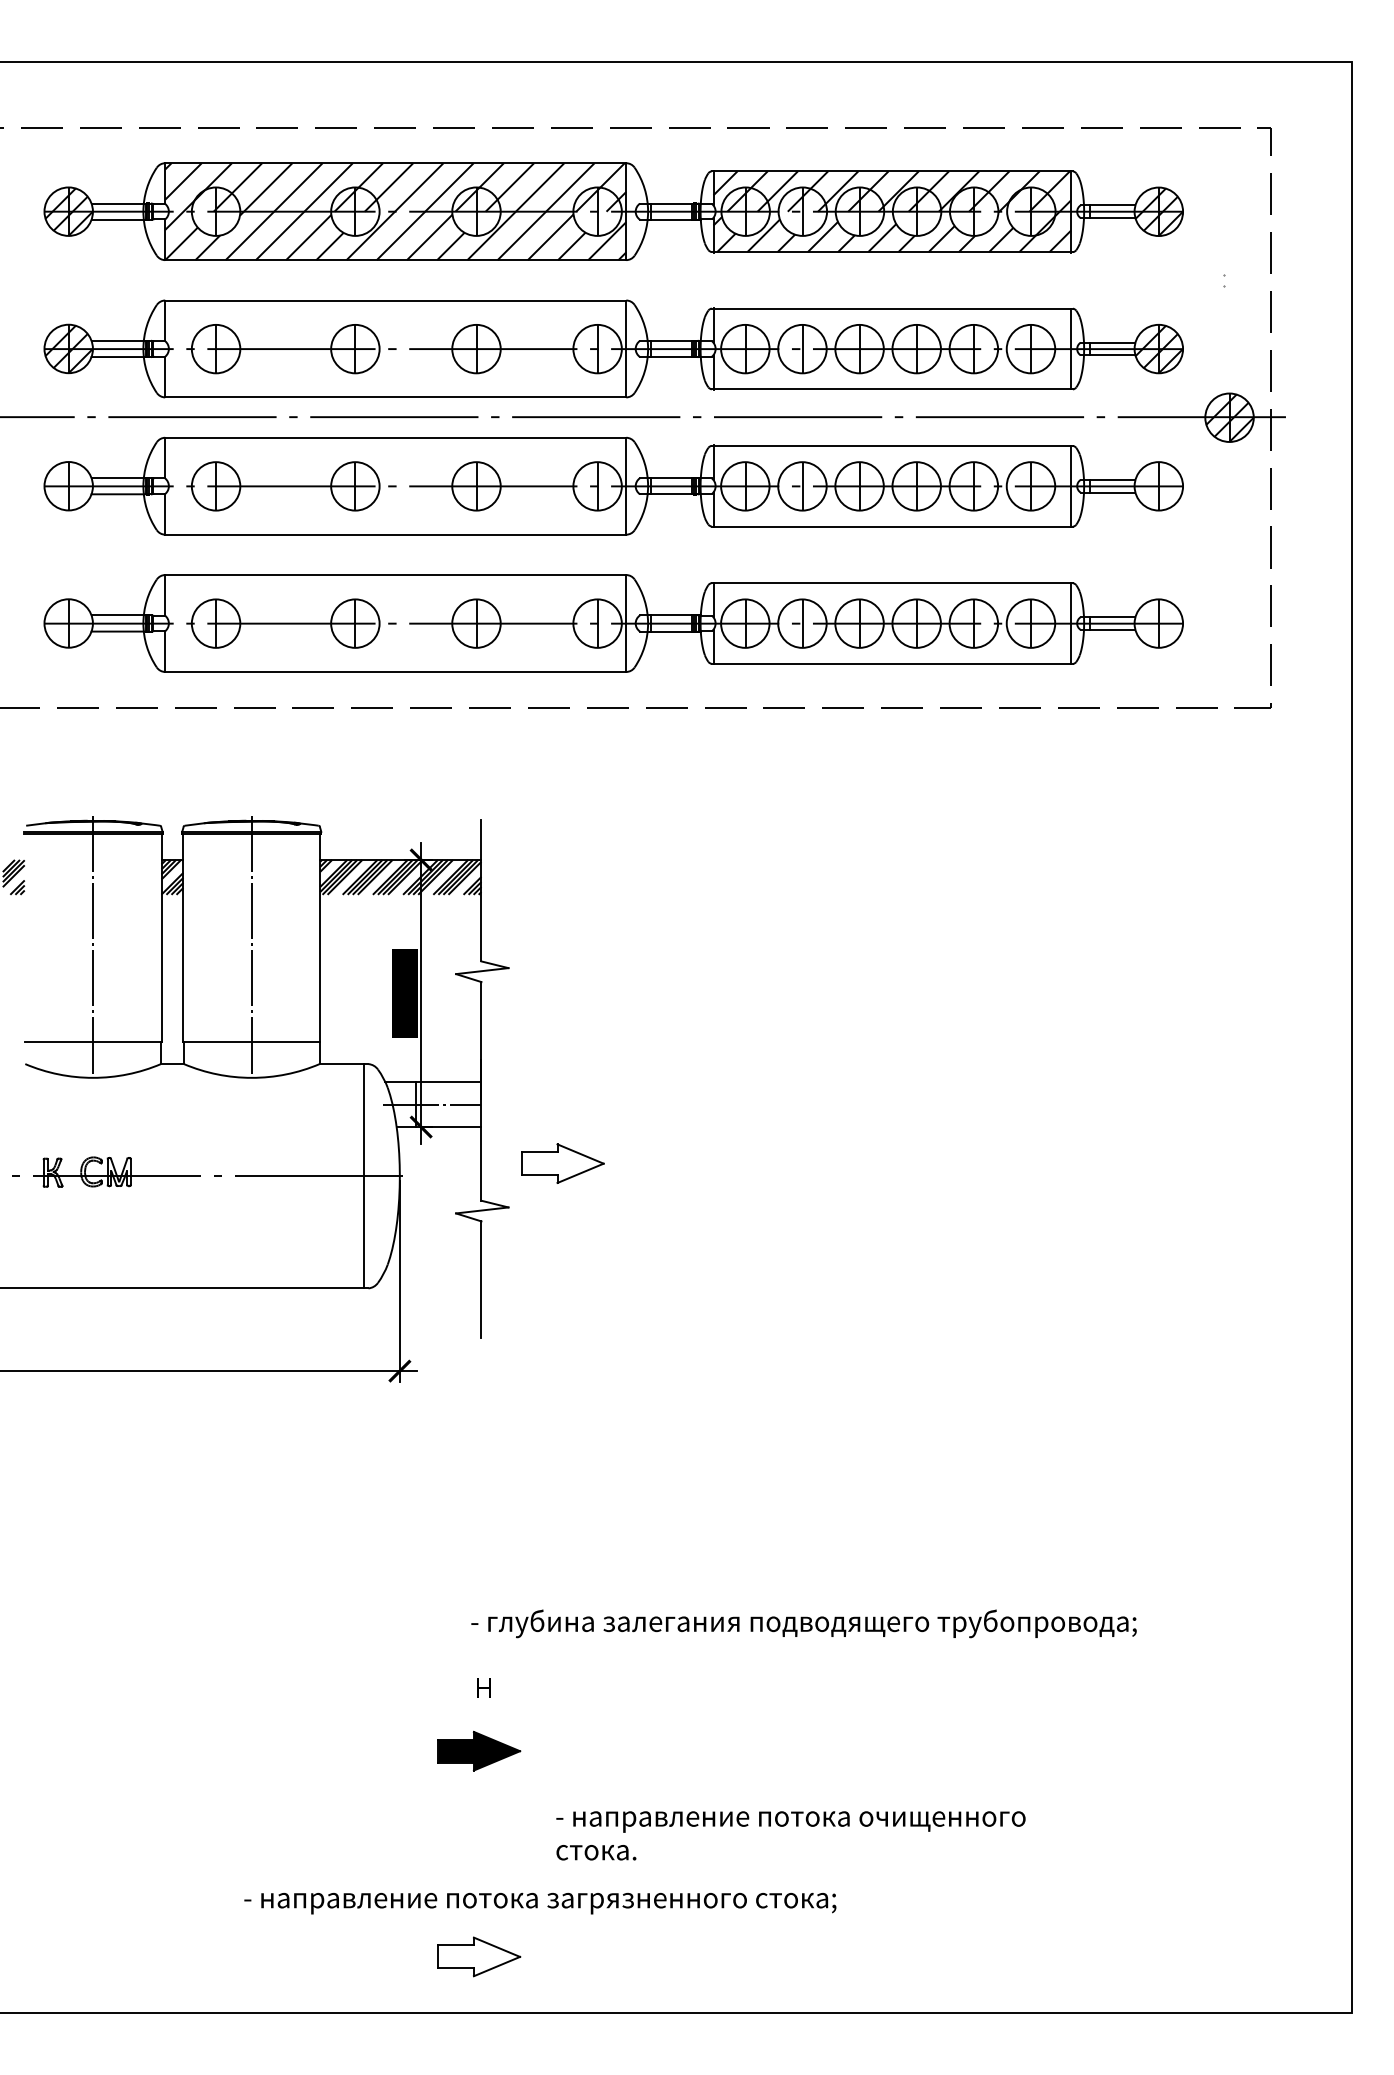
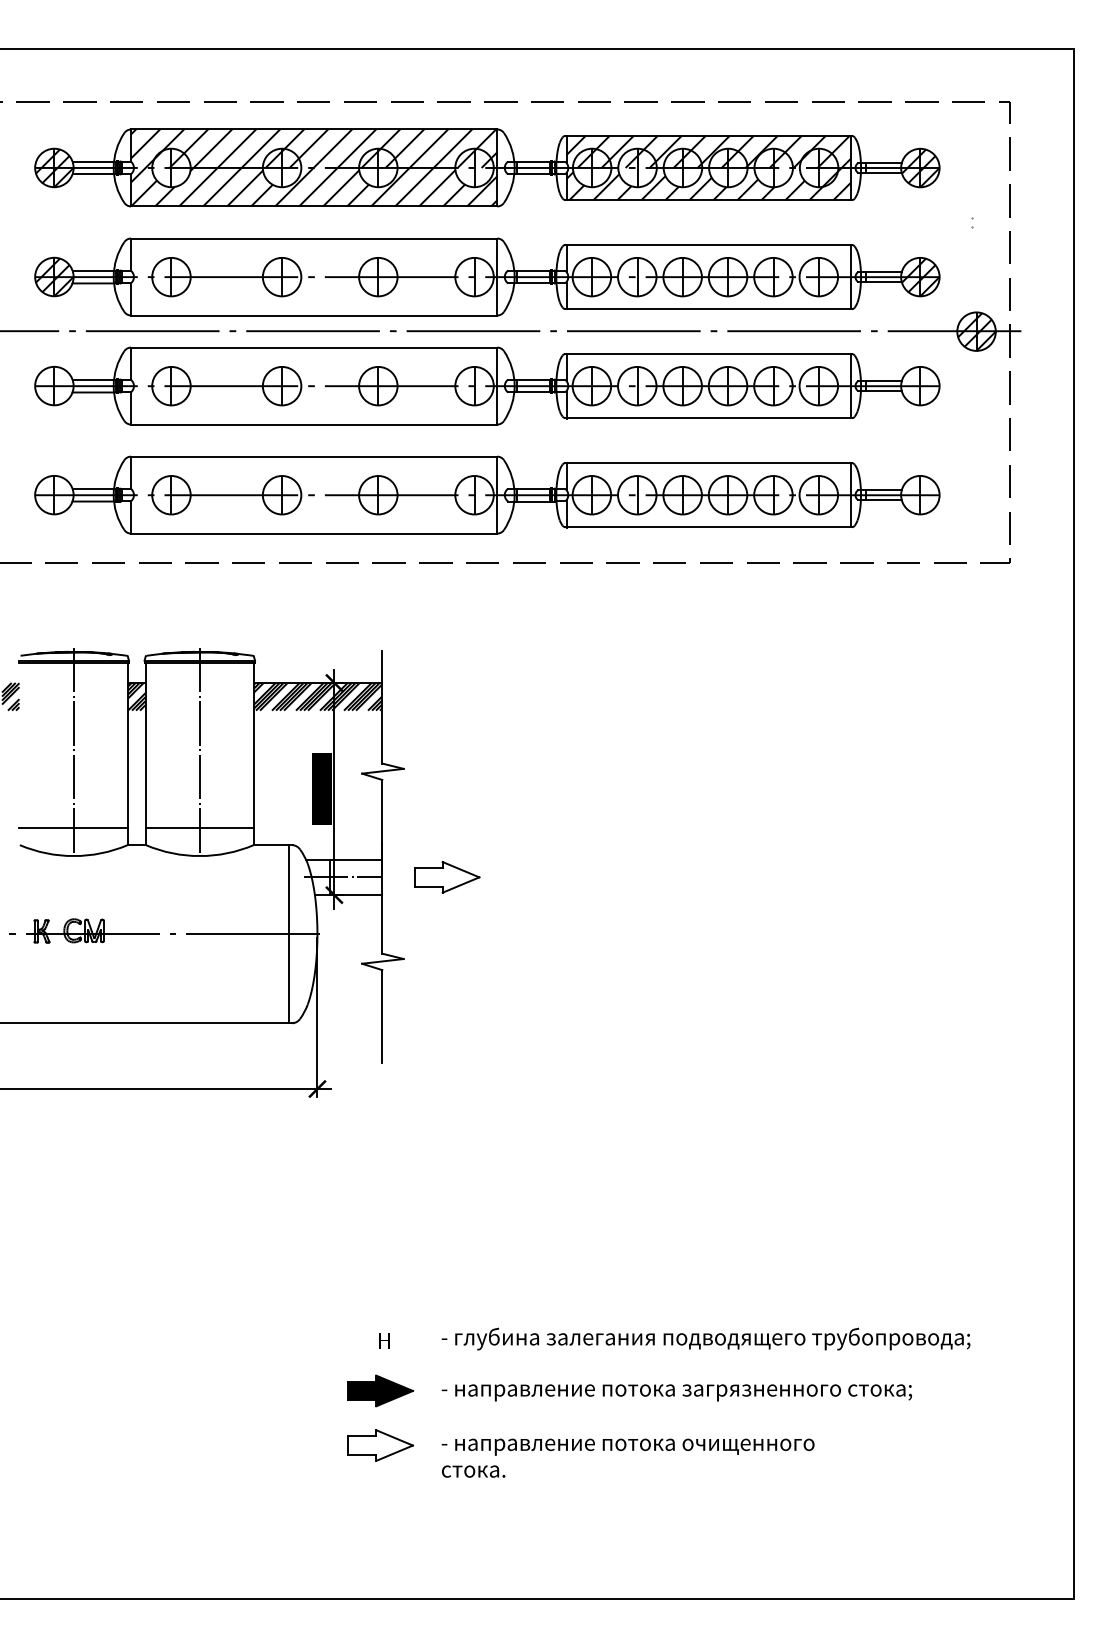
part: (562, 1163) -> (446, 877), moved
text: (803, 1623) -> (705, 1338), moved
text: (540, 1903) -> (677, 1392), moved
part: (479, 1956) -> (380, 1445), moved

